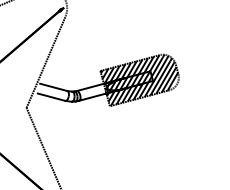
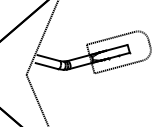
hatch: (139, 79) -> (118, 51), removed

